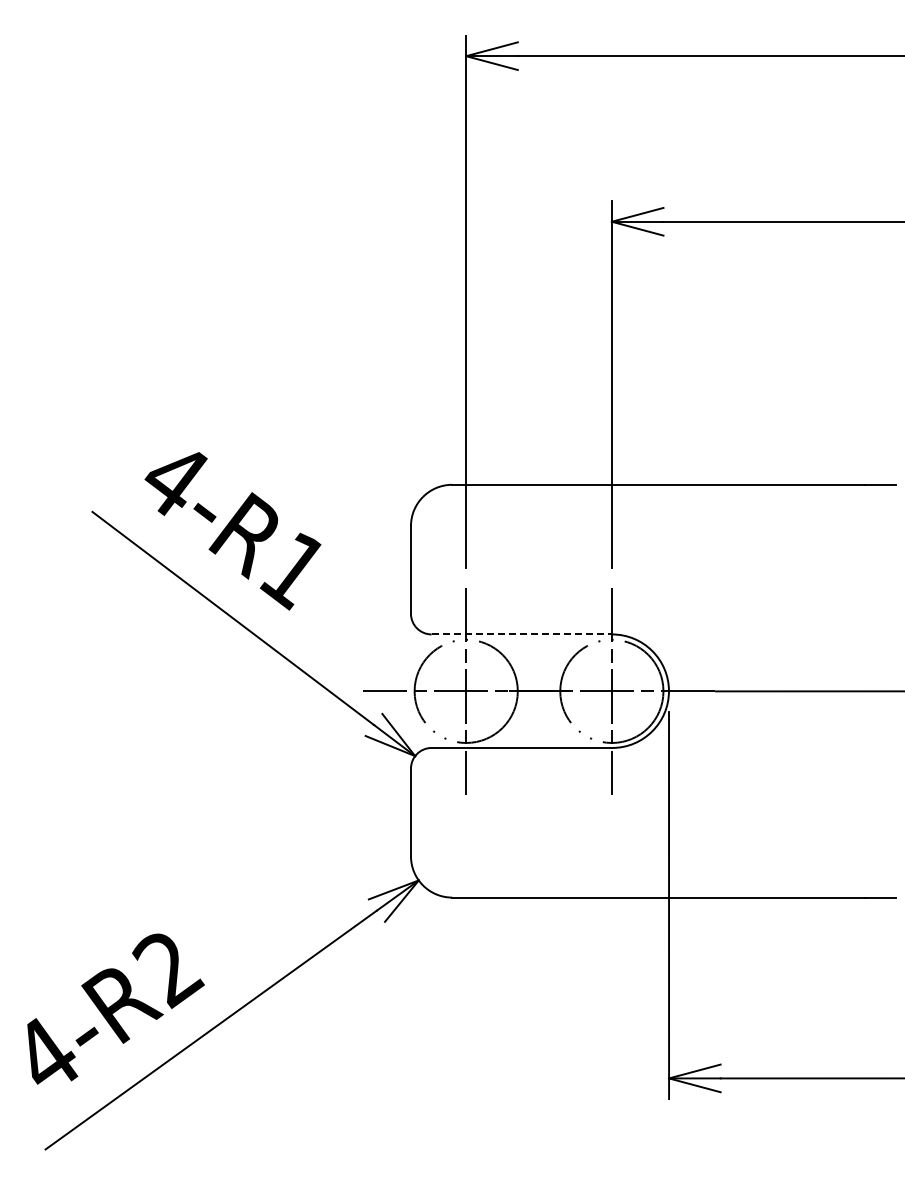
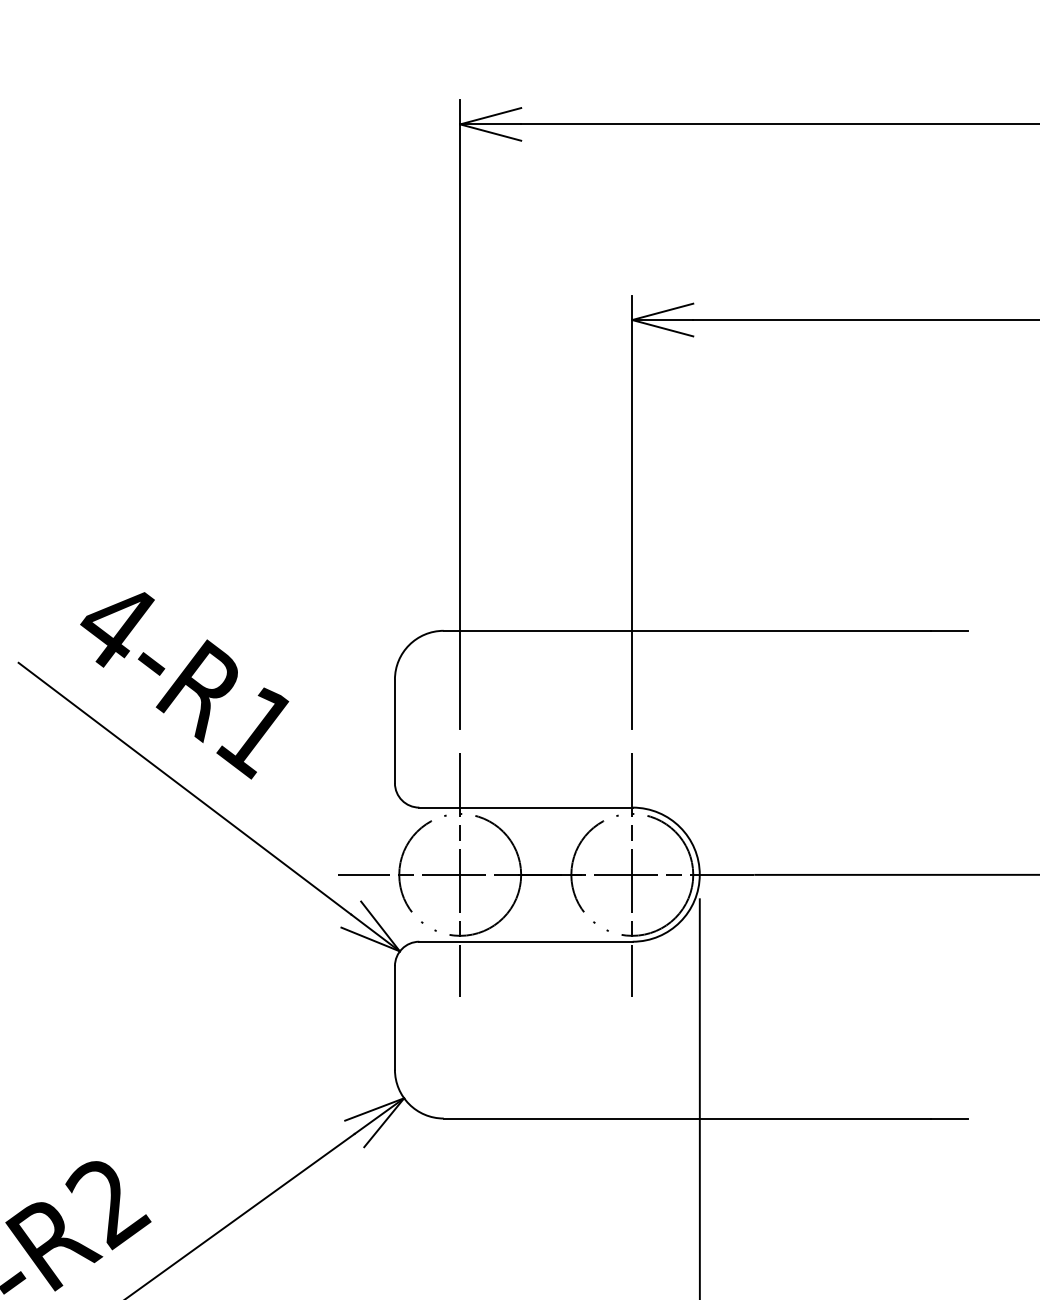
line: (522, 634) -> (526, 807), dashed -> solid

